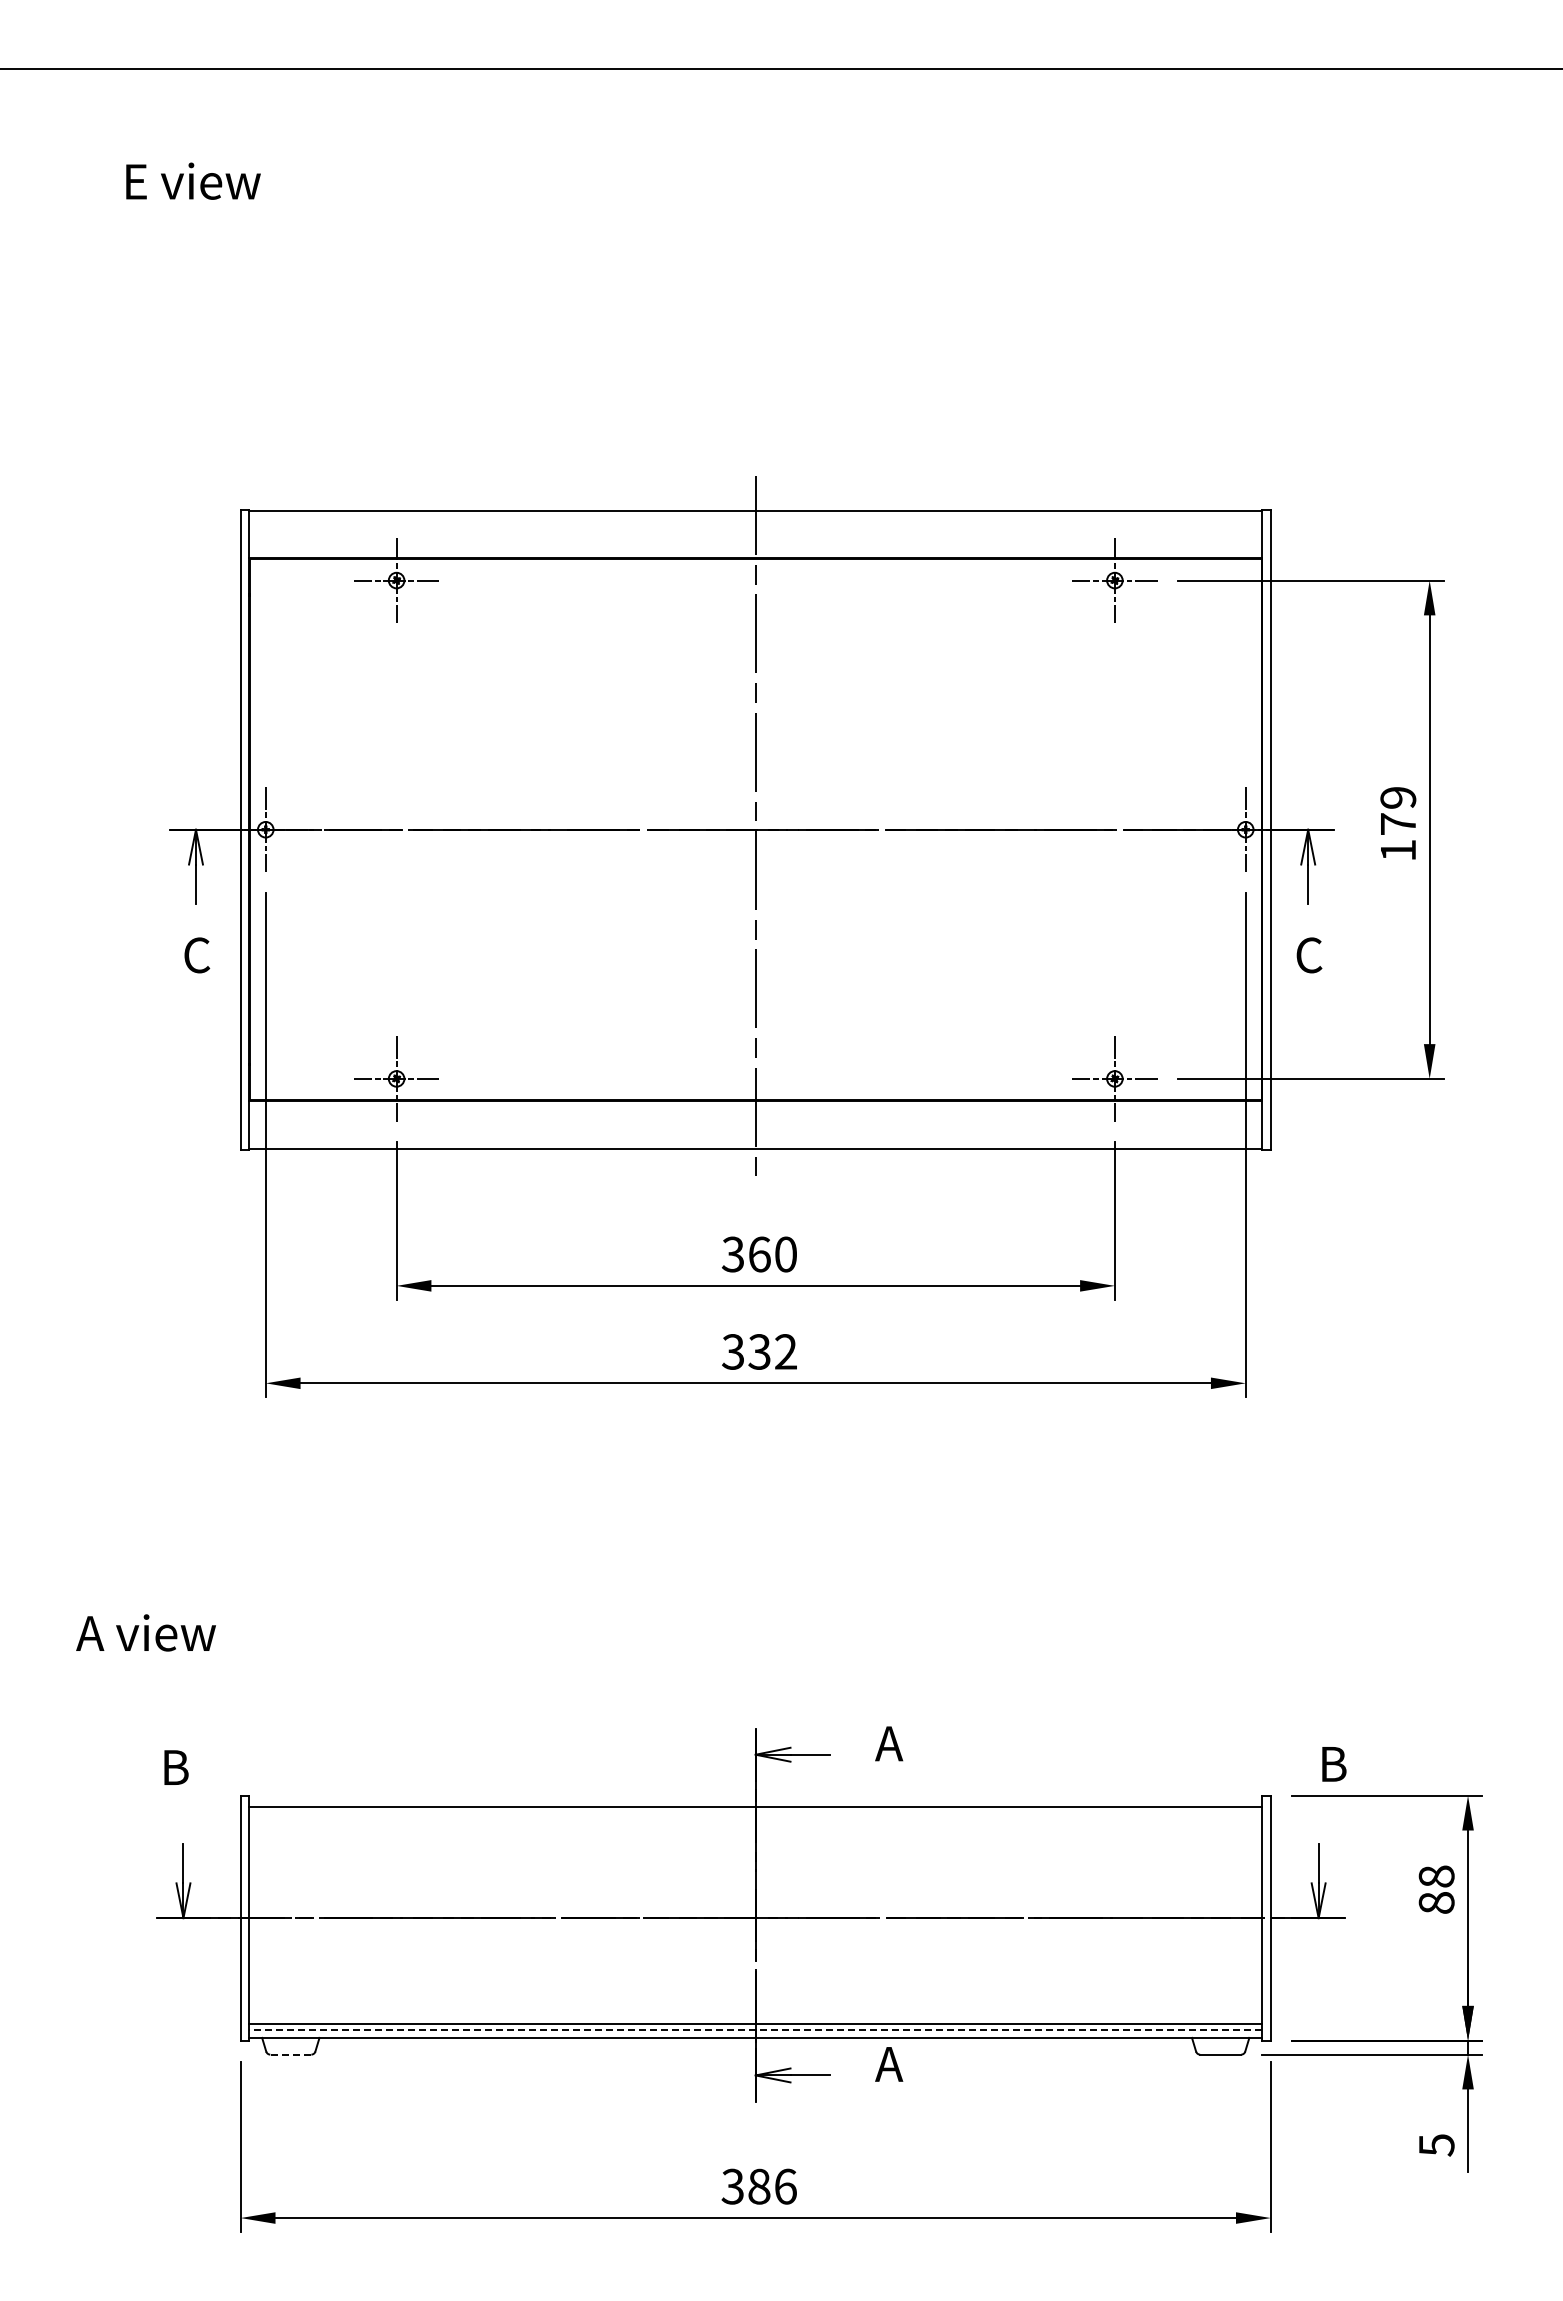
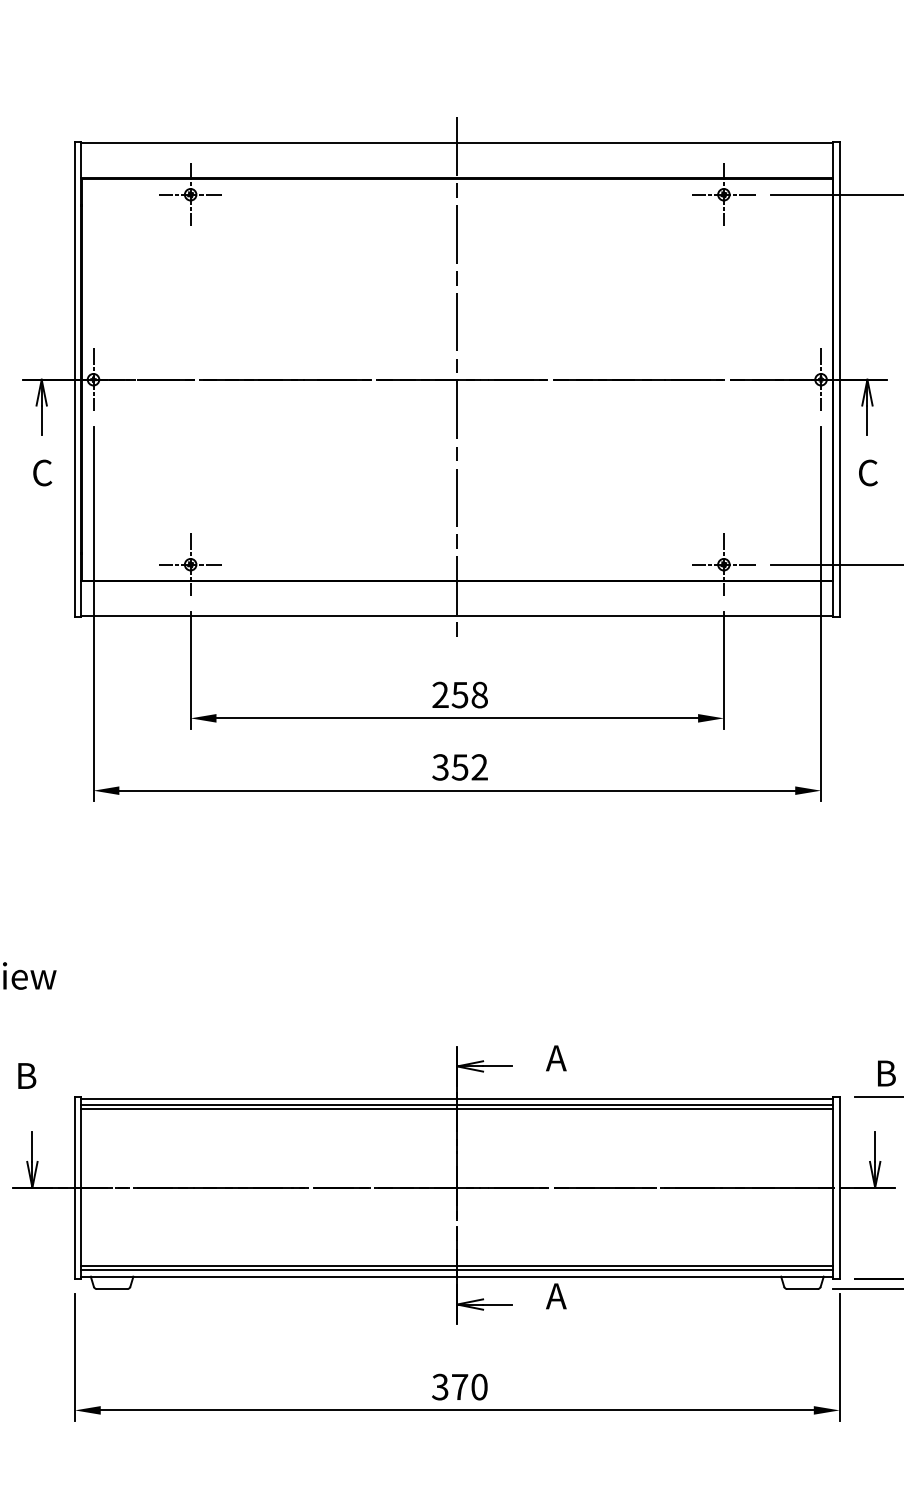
text: (759, 1254) -> (460, 695), 360 -> 258
text: (759, 1351) -> (460, 767), 332 -> 352
line: (755, 1798) -> (457, 1098), added
line: (755, 1812) -> (457, 1109), added
line: (755, 2029) -> (457, 1270), dashed -> solid
line: (290, 2054) -> (111, 1288), dashed -> solid
text: (772, 2186) -> (469, 1386), 386 -> 370

